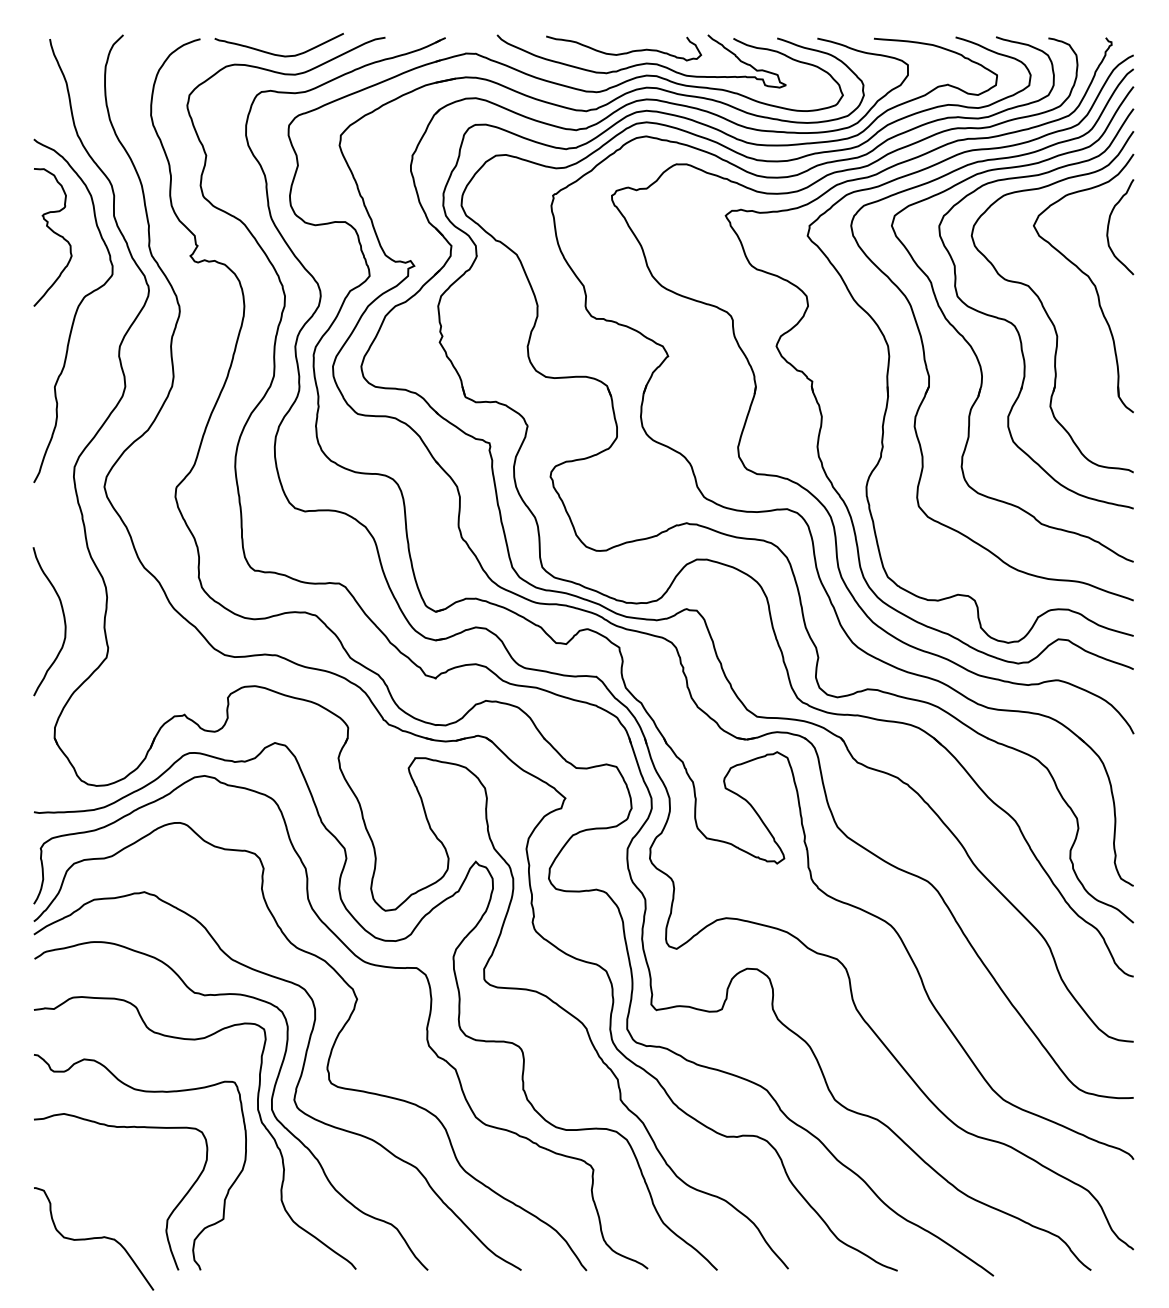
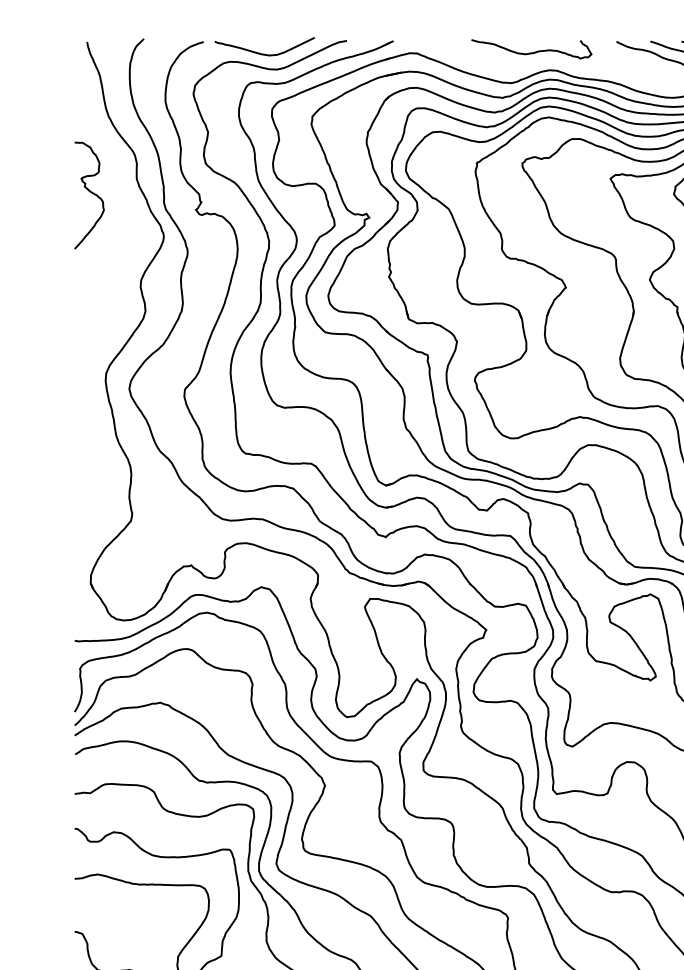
curve: (641, 63) -> (545, 60), removed
curve: (75, 311) -> (106, 252), removed
curve: (63, 619) -> (97, 491), removed

